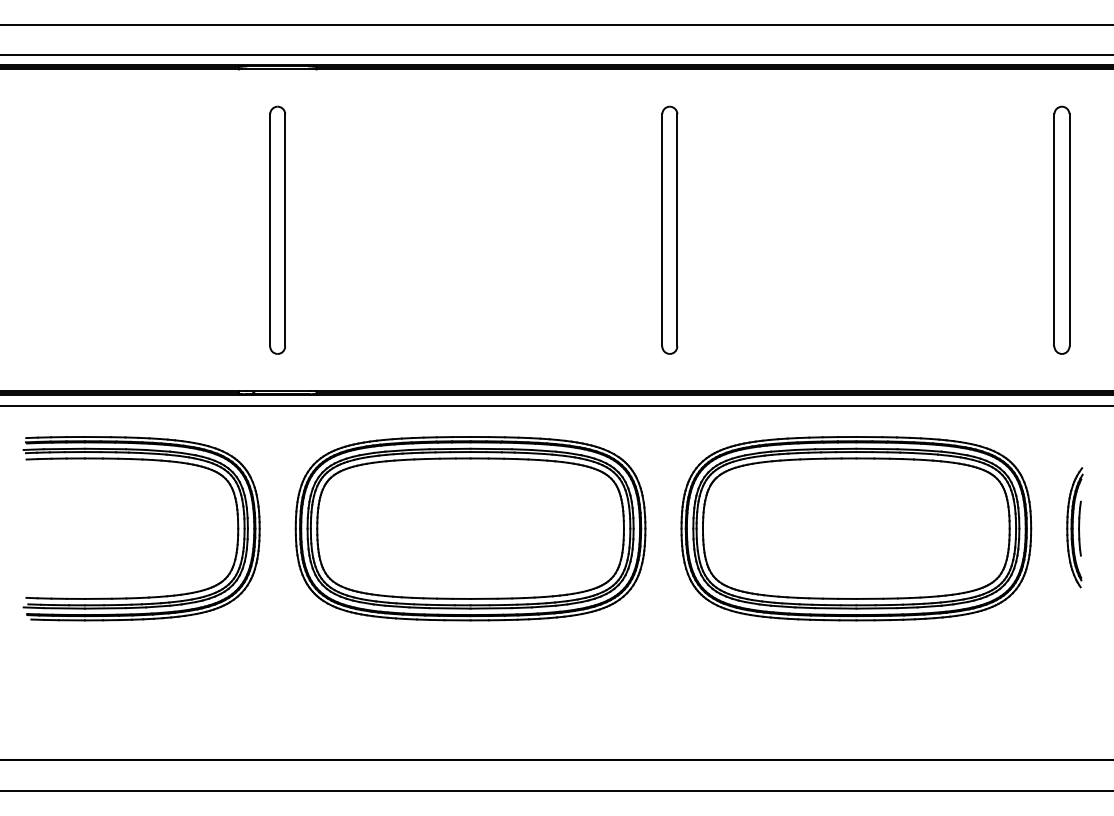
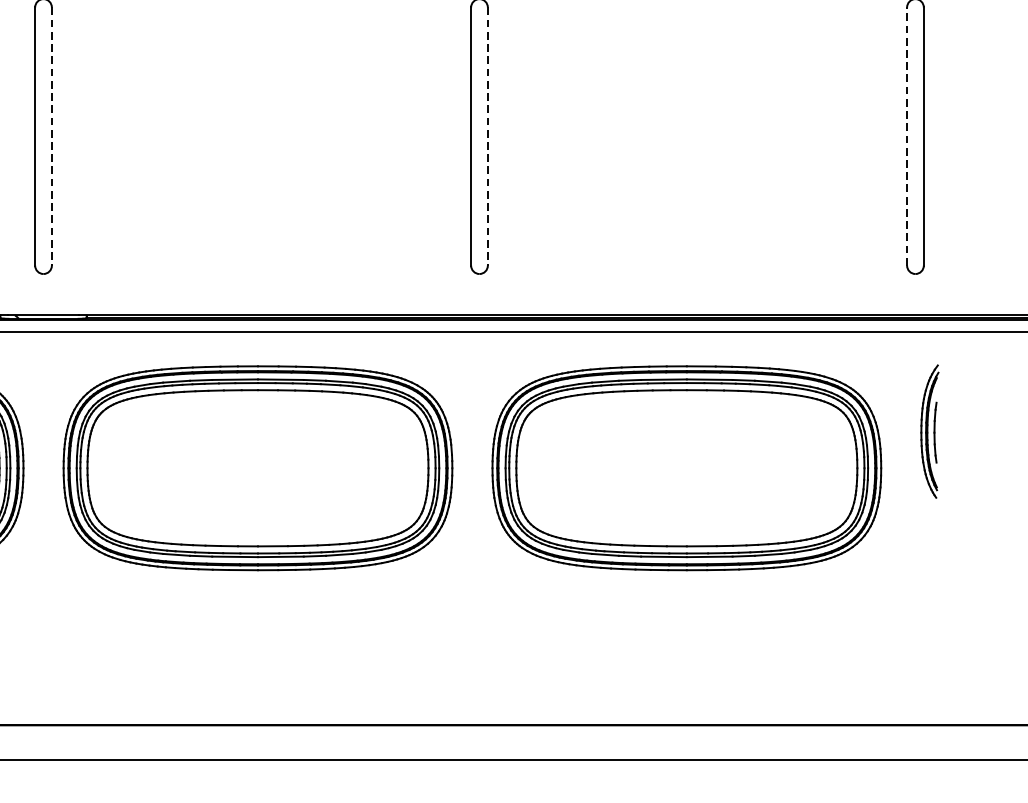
line: (1054, 229) -> (907, 135), solid -> dashed
line: (285, 230) -> (52, 136), solid -> dashed
line: (677, 230) -> (488, 136), solid -> dashed
part: (1074, 527) -> (929, 431), moved

